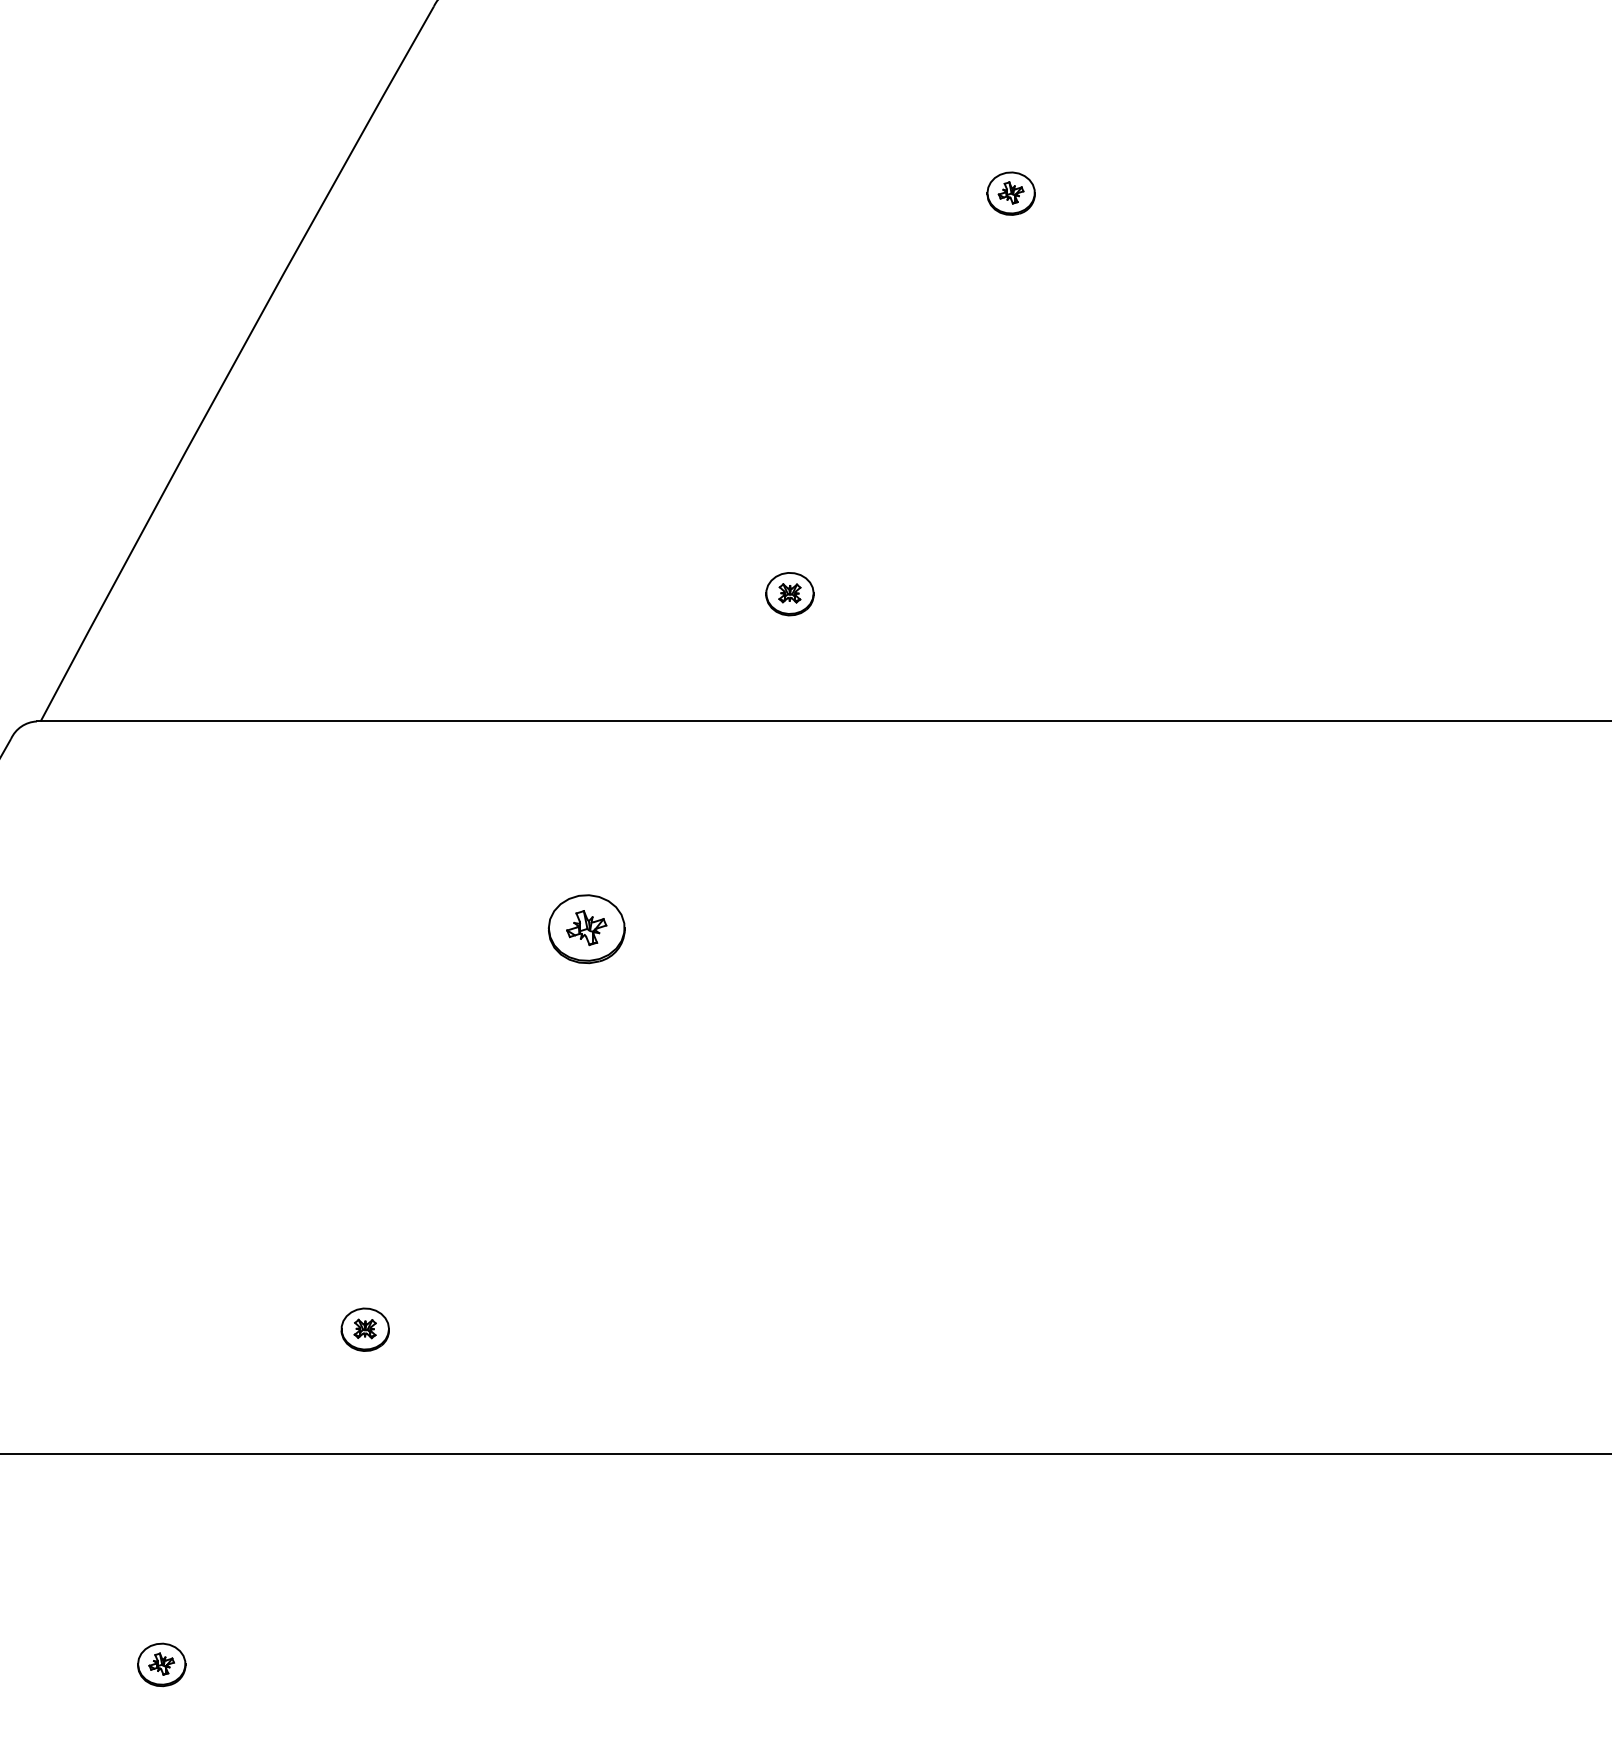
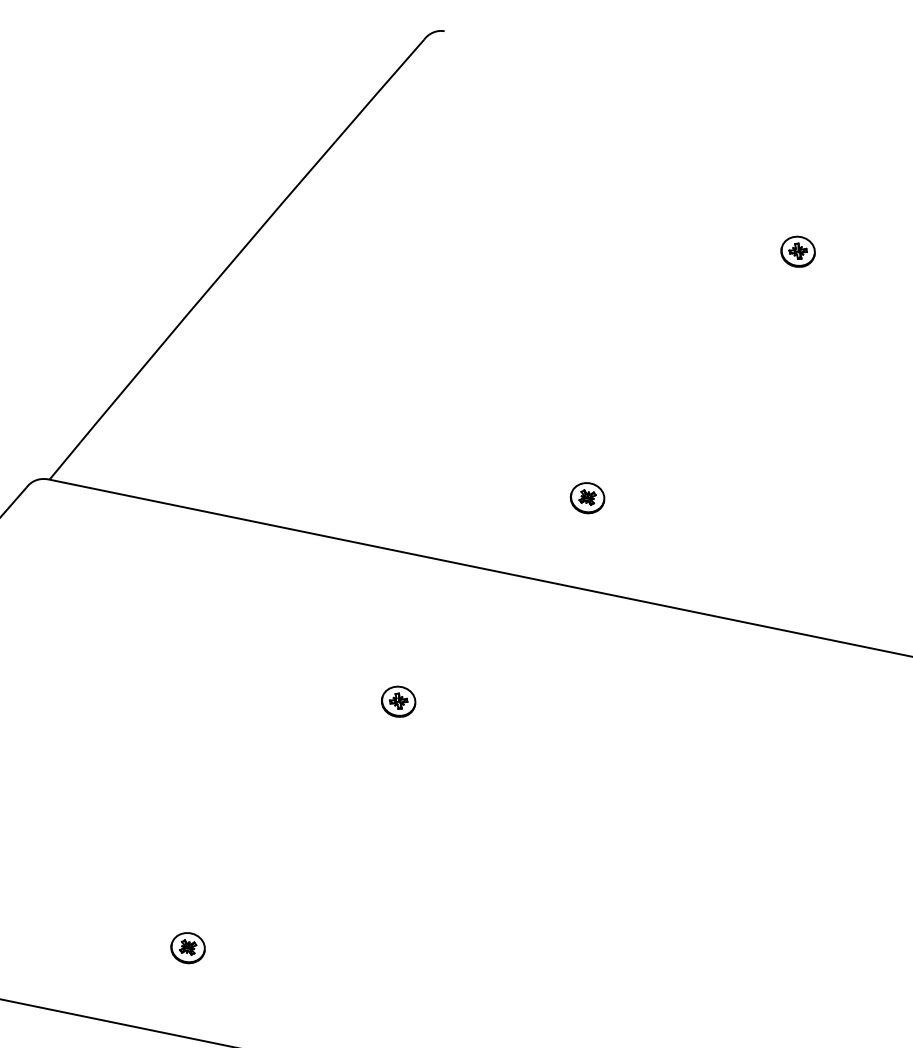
part: (585, 929) -> (397, 701), size x0.62

